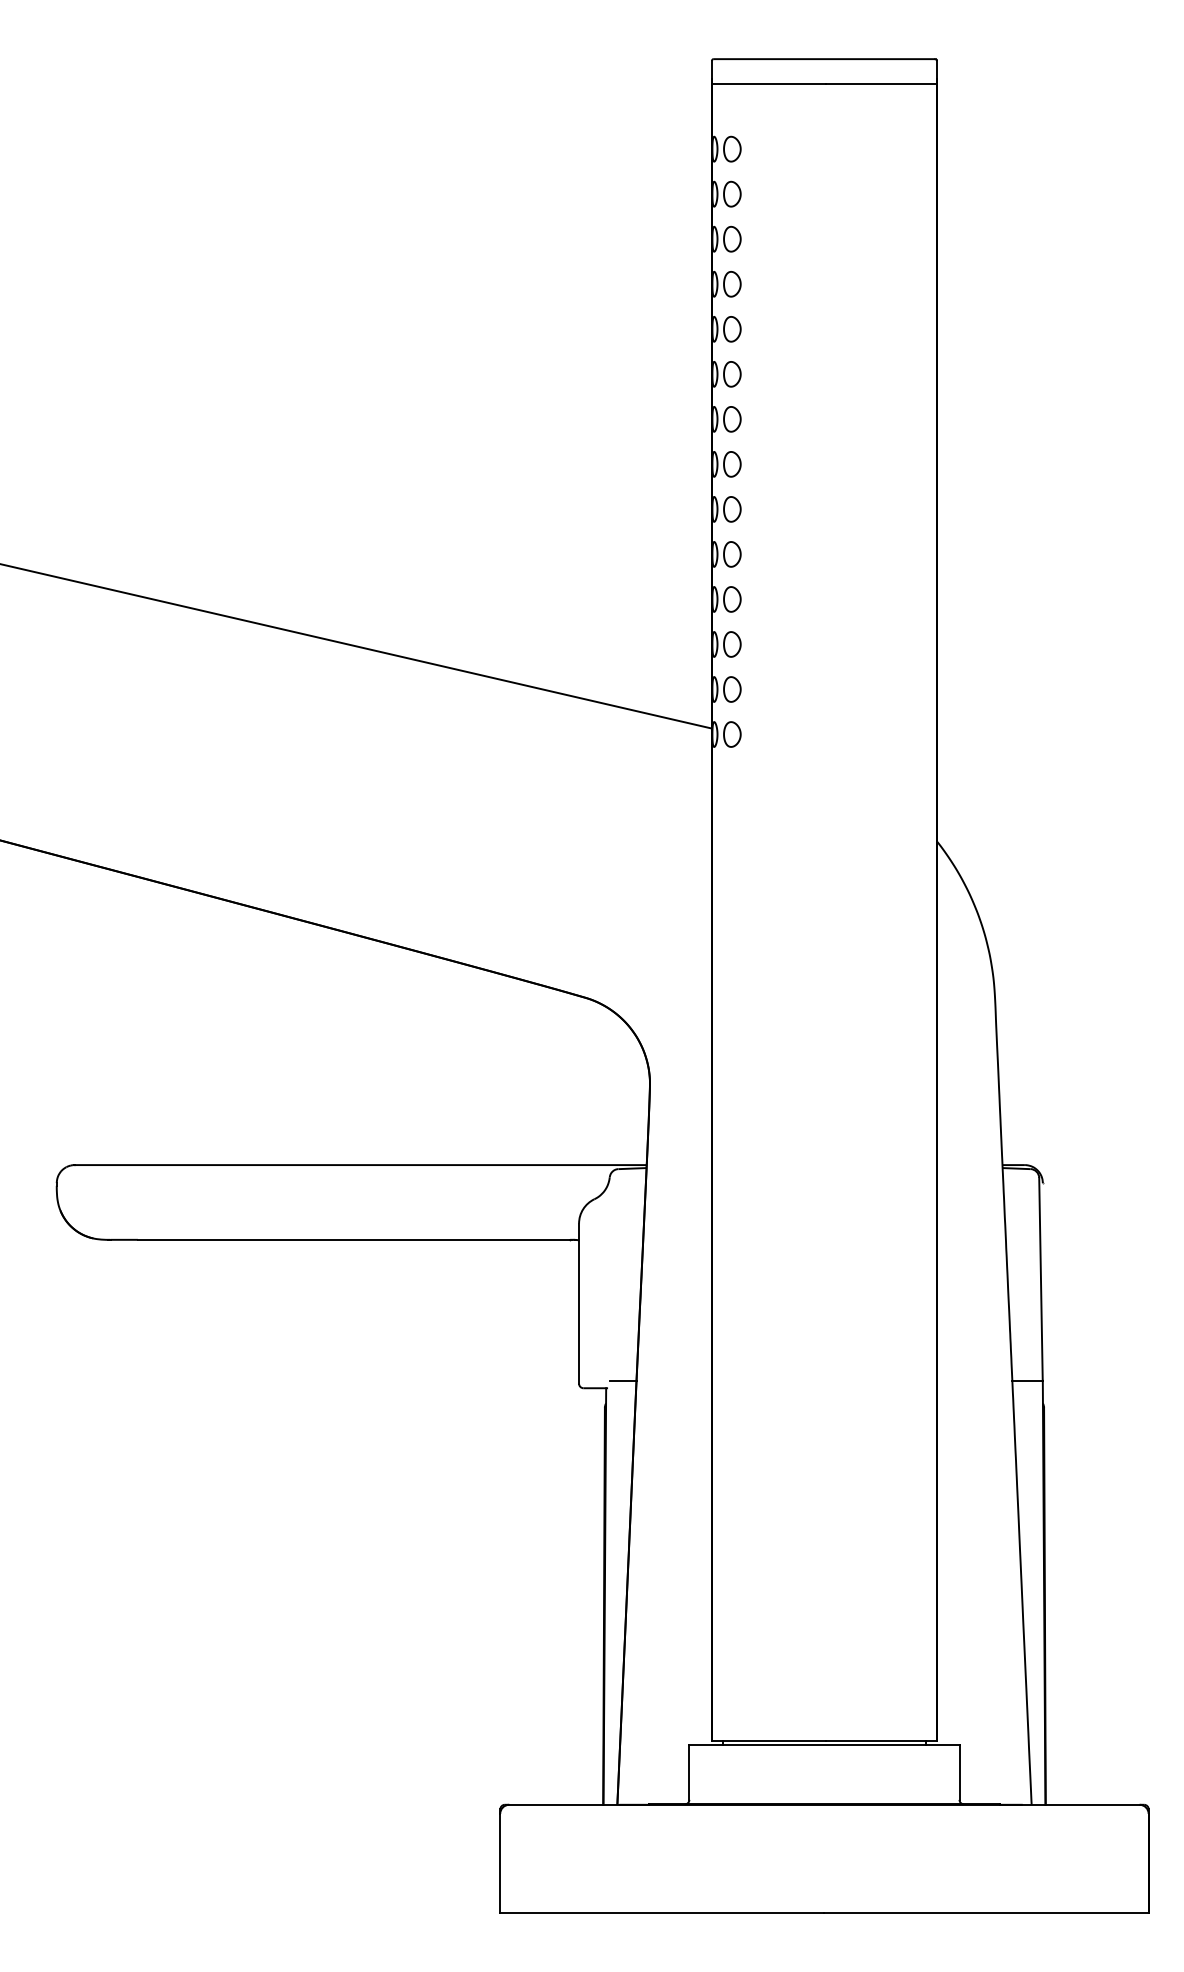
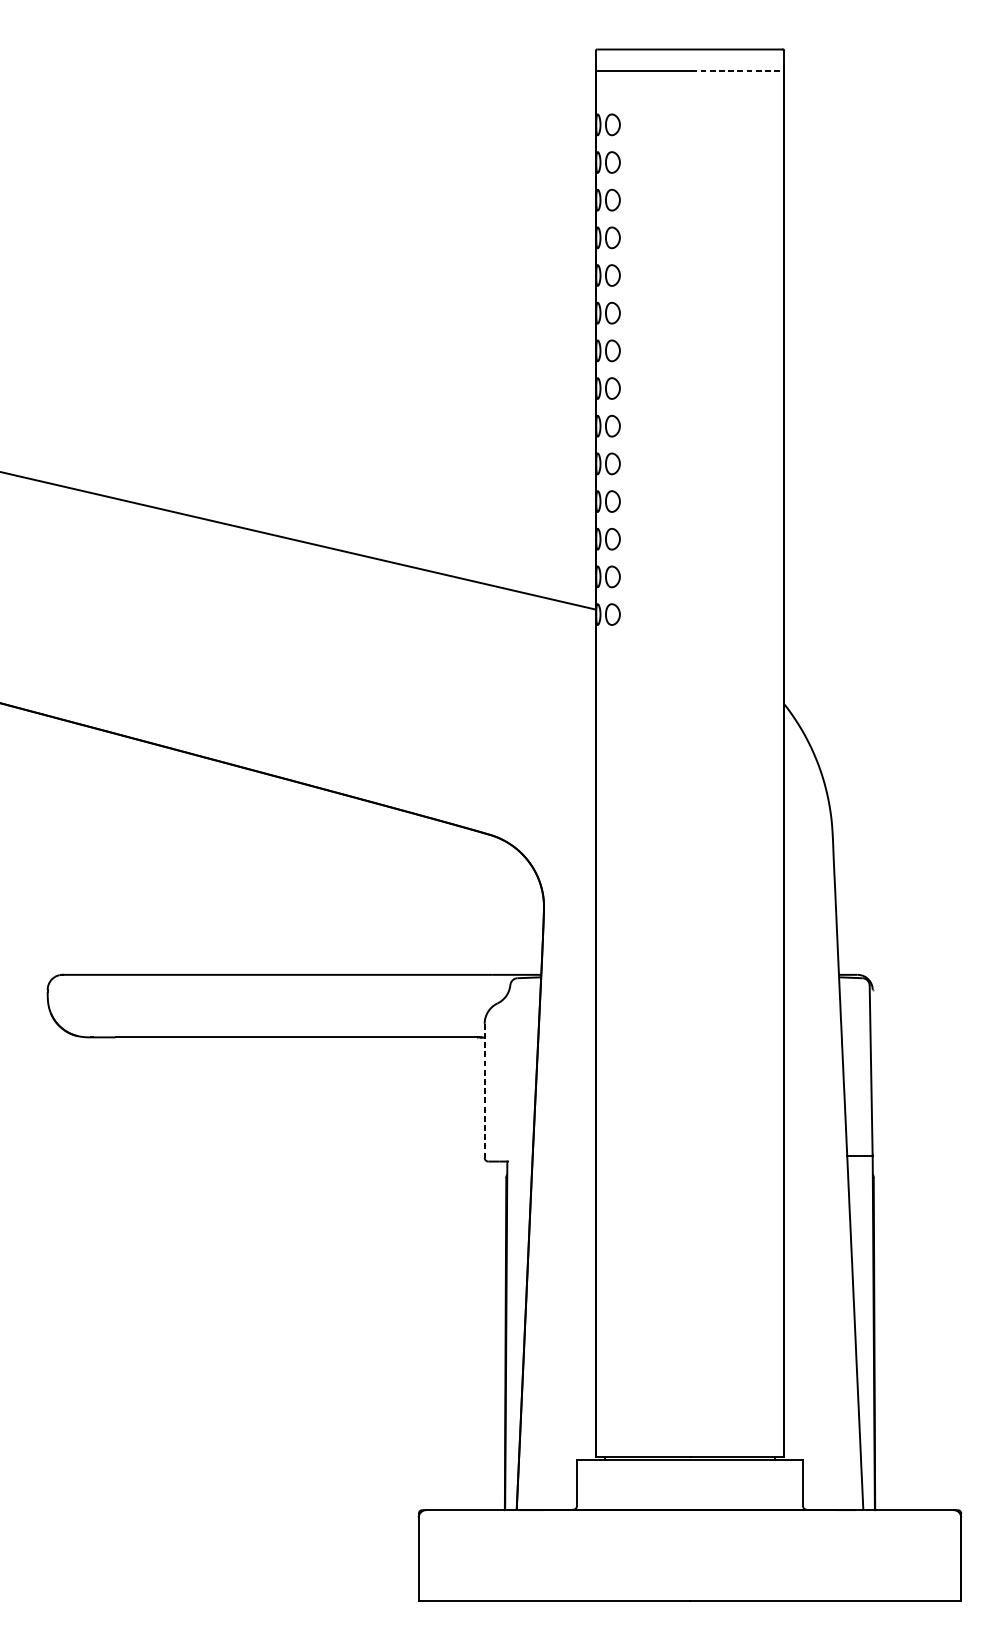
line: (882, 84) -> (738, 70), solid -> dashed
line: (579, 1304) -> (485, 1091), solid -> dashed
line: (623, 1381) -> (521, 1155), removed

